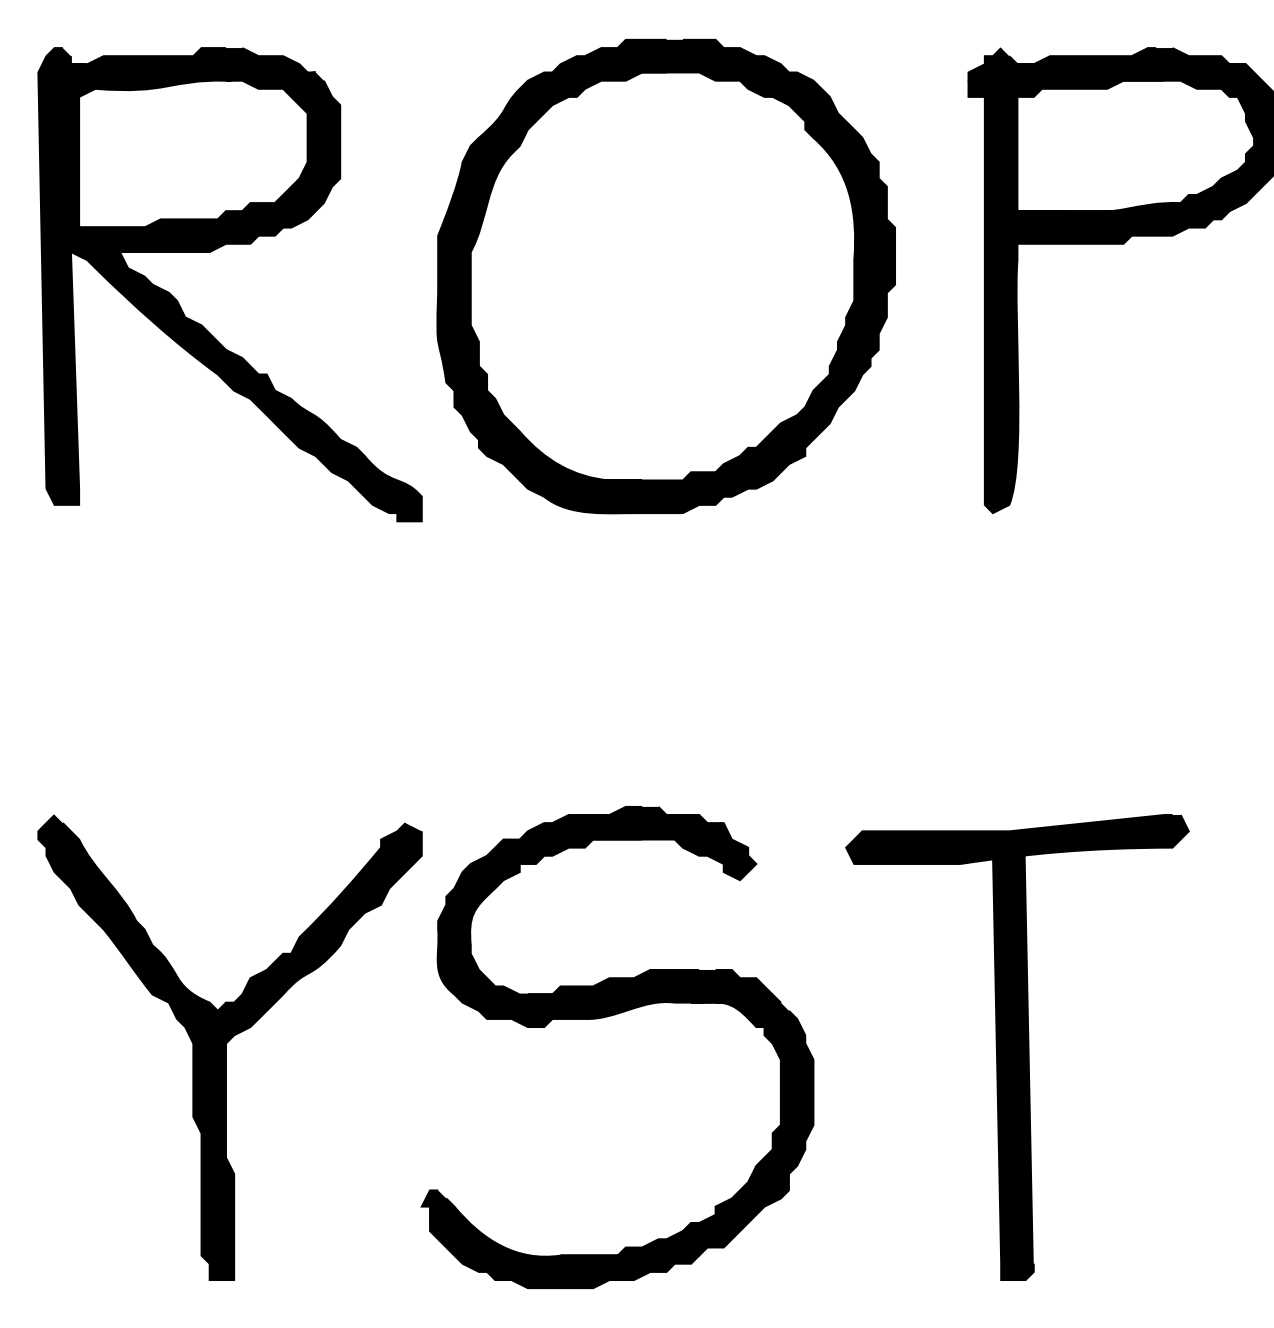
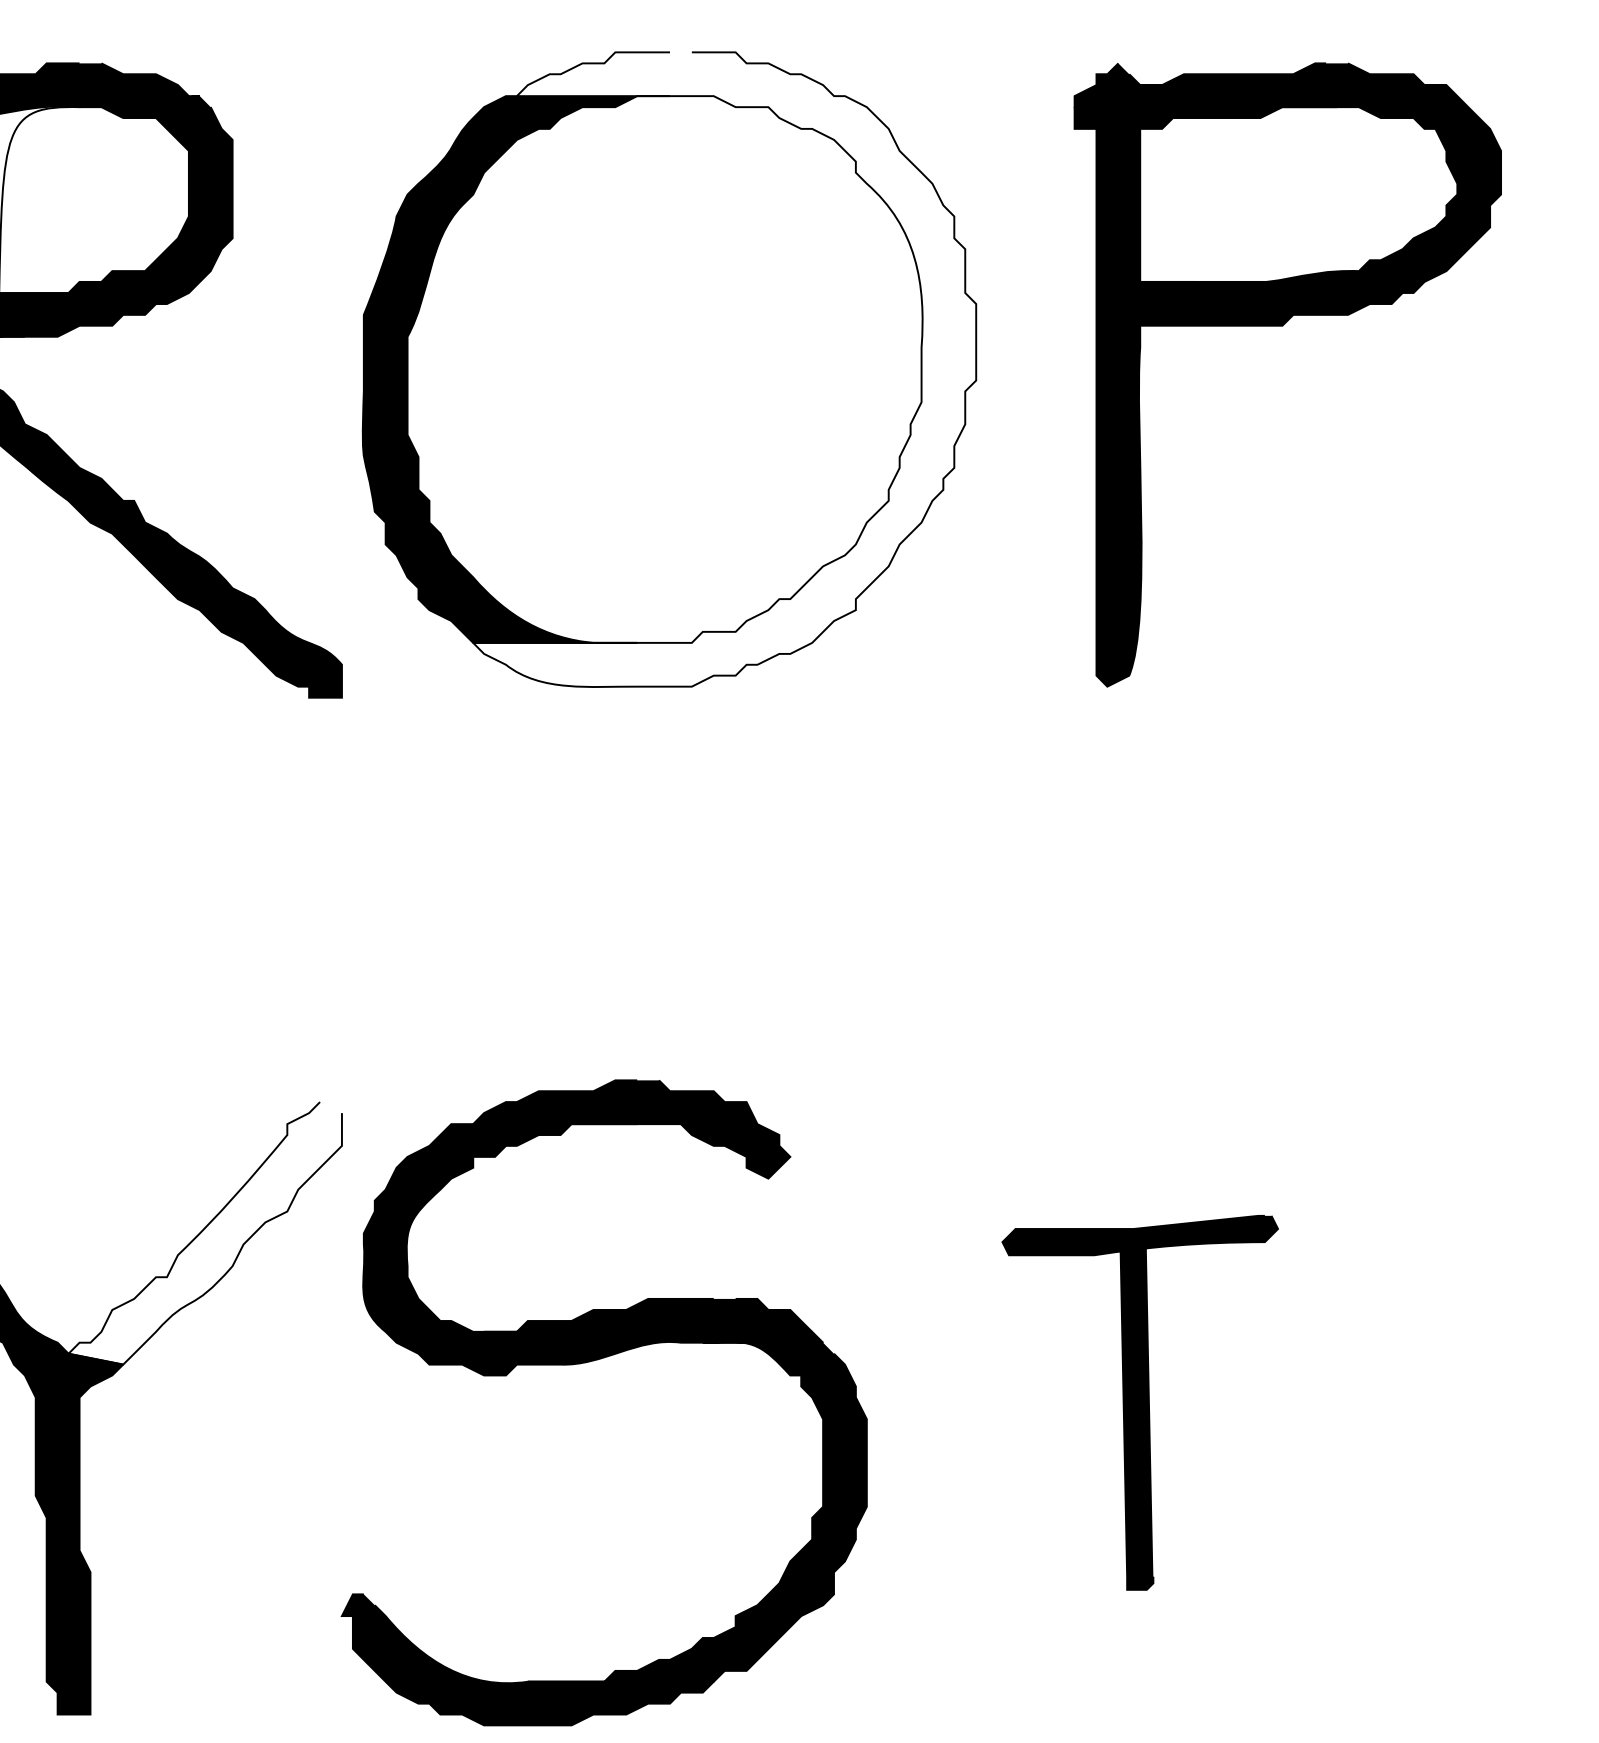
fill: (707, 276) -> (724, 369), removed
fill: (319, 920) -> (204, 1232), removed
part: (1017, 1047) -> (1140, 1402), size x0.6

